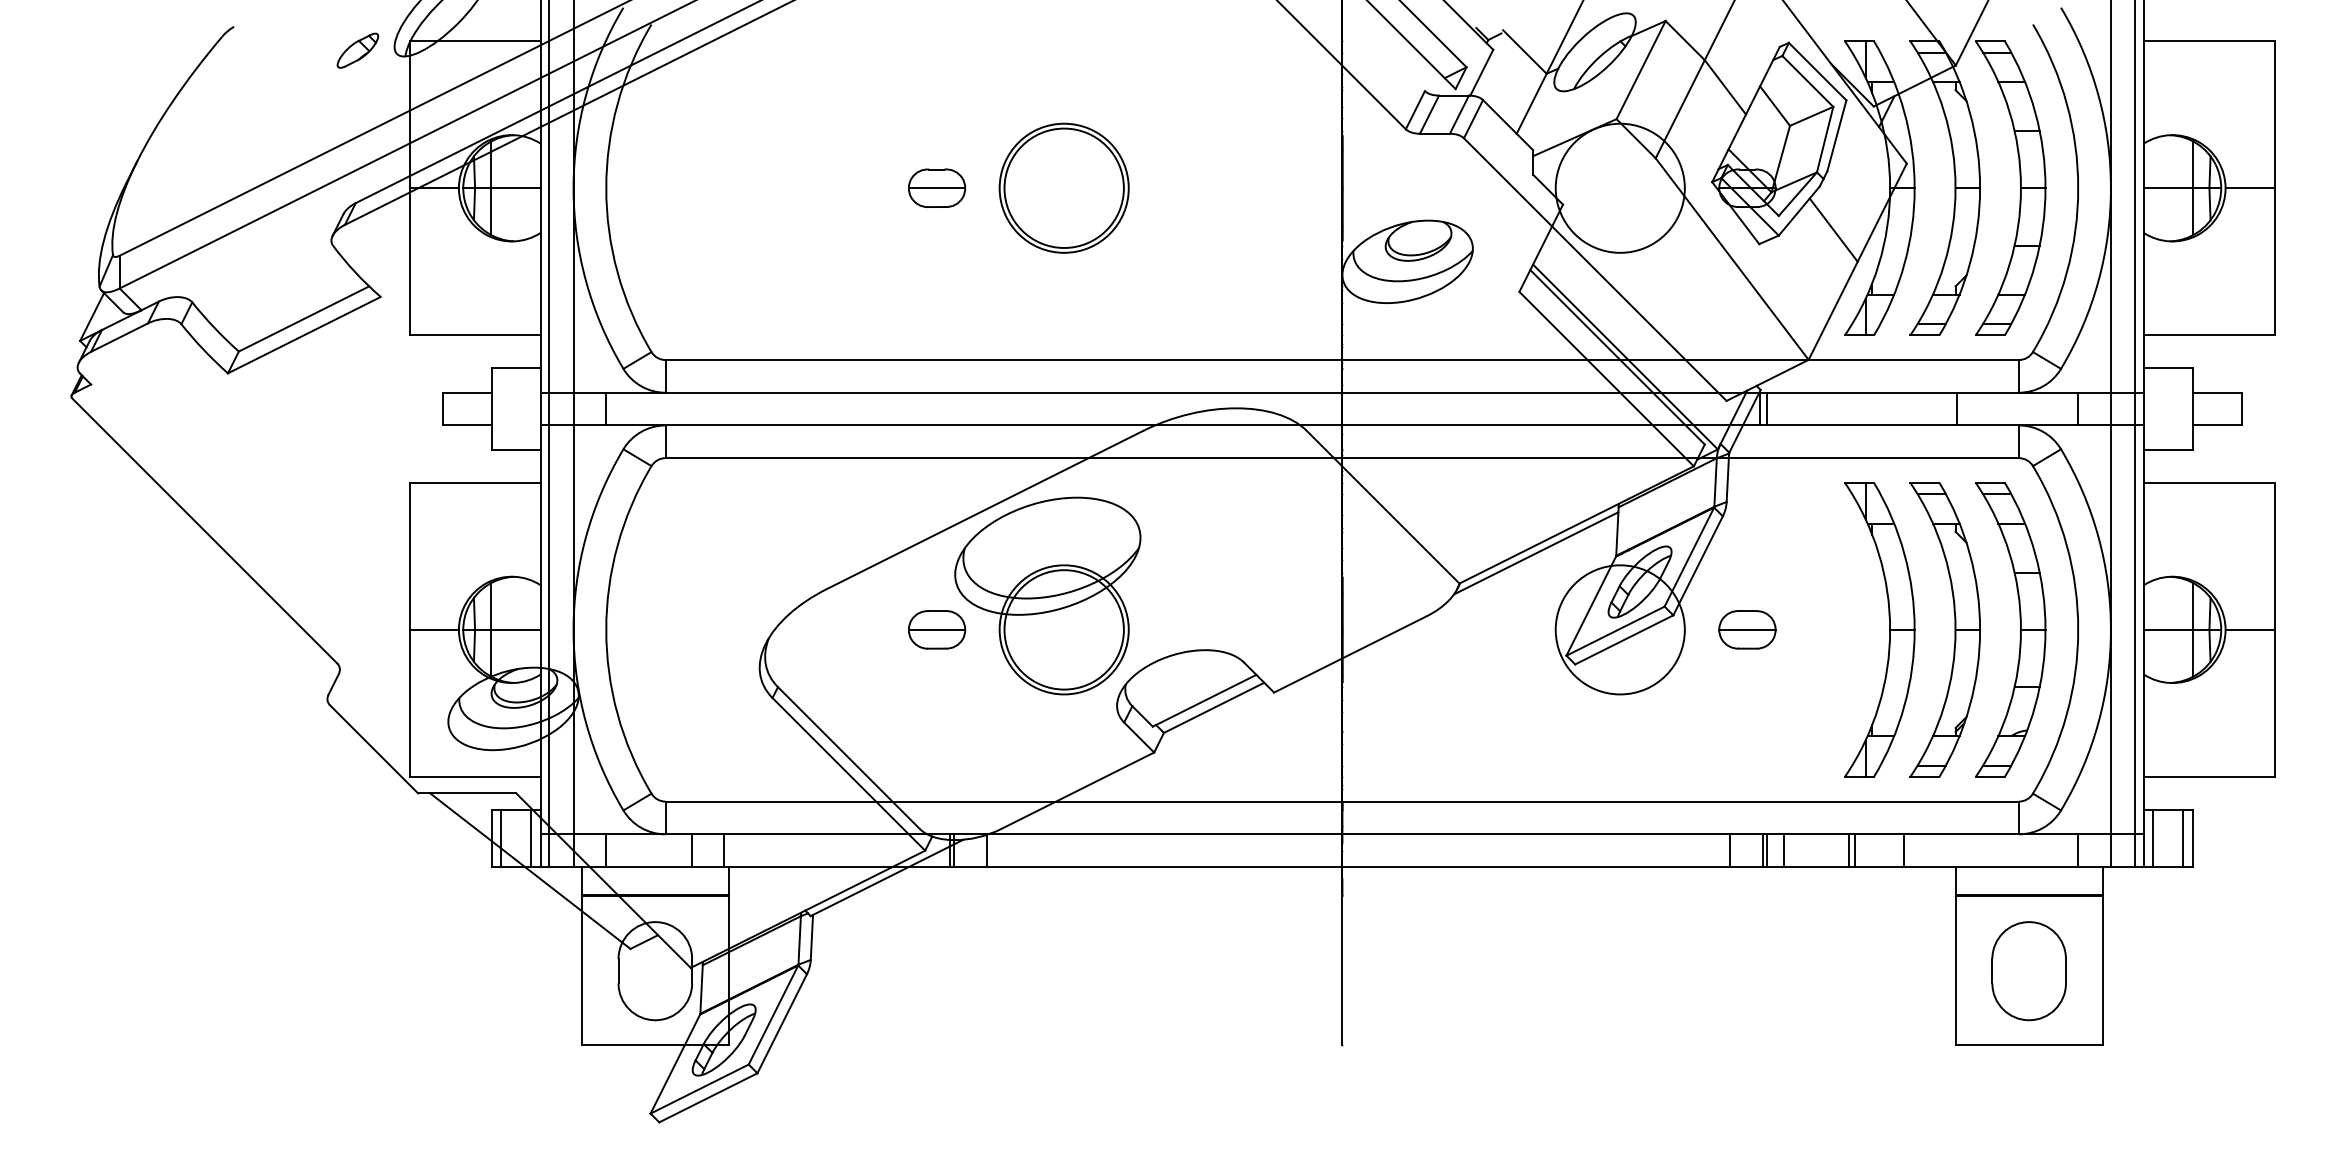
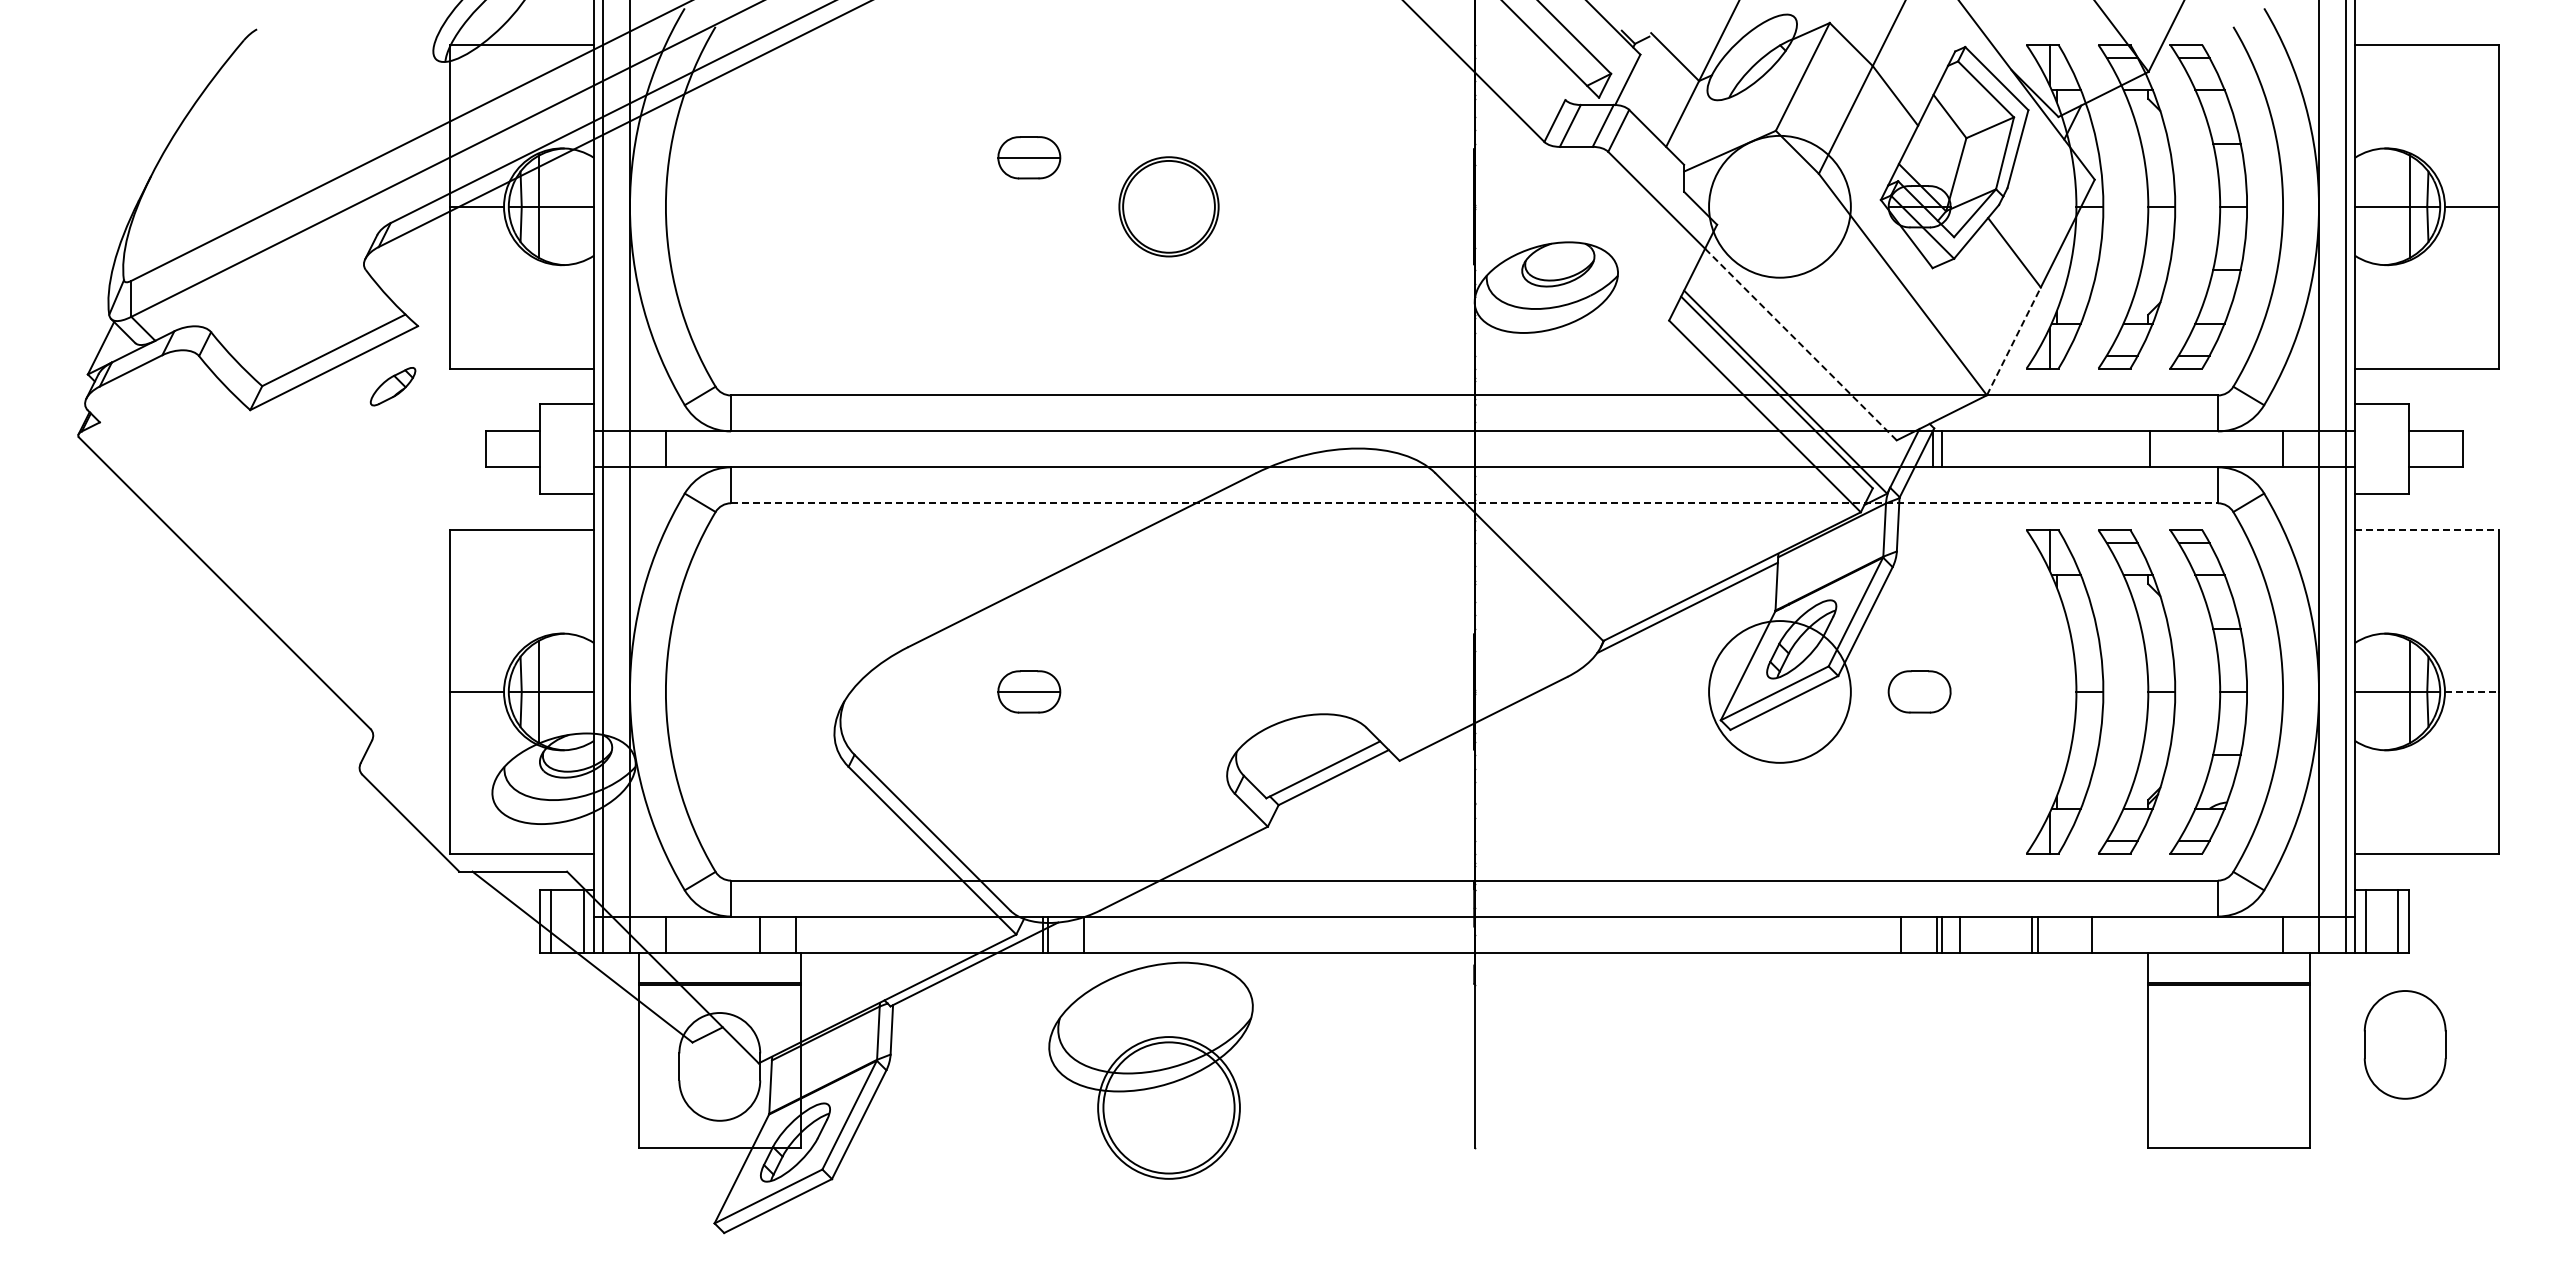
part: (357, 50) -> (392, 386), moved
part: (937, 188) -> (1029, 157), moved
part: (1063, 188) -> (1168, 206), size x0.7
line: (1833, 309) -> (2014, 340), solid -> dashed
line: (1638, 313) -> (1800, 344), solid -> dashed
line: (1343, 458) -> (1475, 503), solid -> dashed
line: (2208, 482) -> (2426, 530), solid -> dashed
part: (1047, 595) -> (1150, 1070), moved
line: (1747, 629) -> (1919, 691), removed
line: (2249, 629) -> (2471, 691), solid -> dashed
part: (2028, 970) -> (2404, 1044), moved

